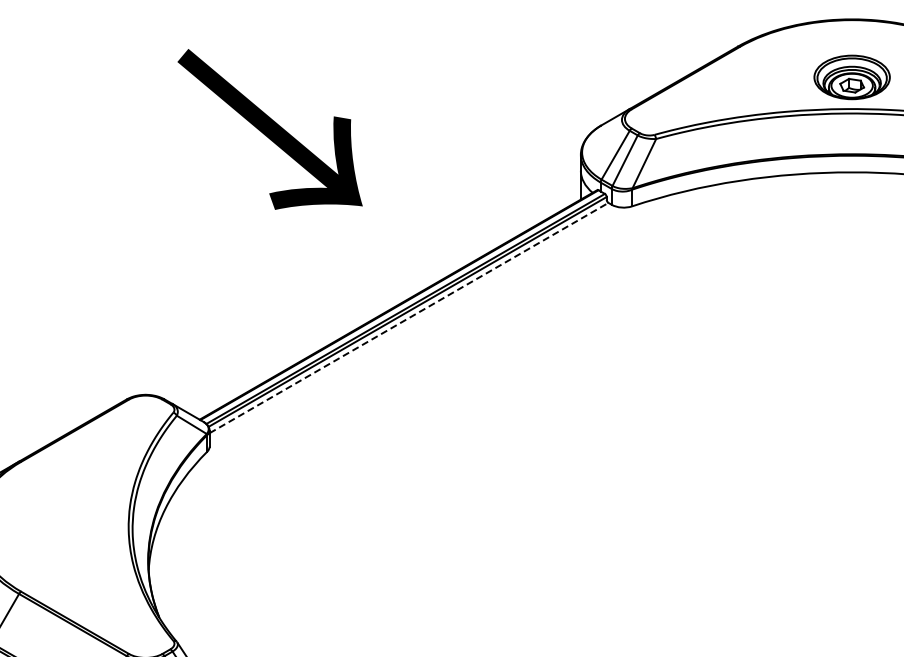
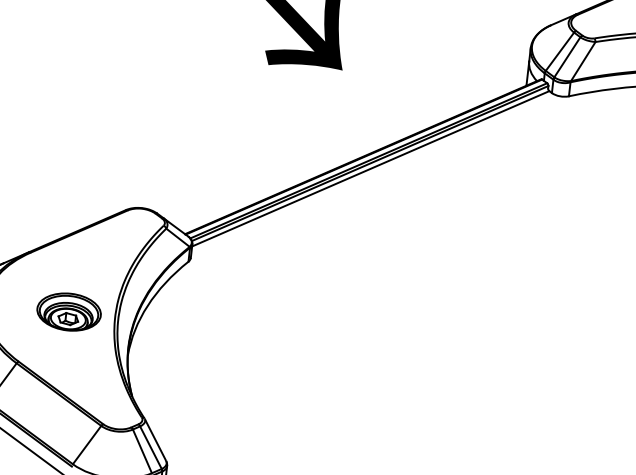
line: (409, 317) -> (371, 168), dashed -> solid
part: (73, 526) -> (68, 311), added

